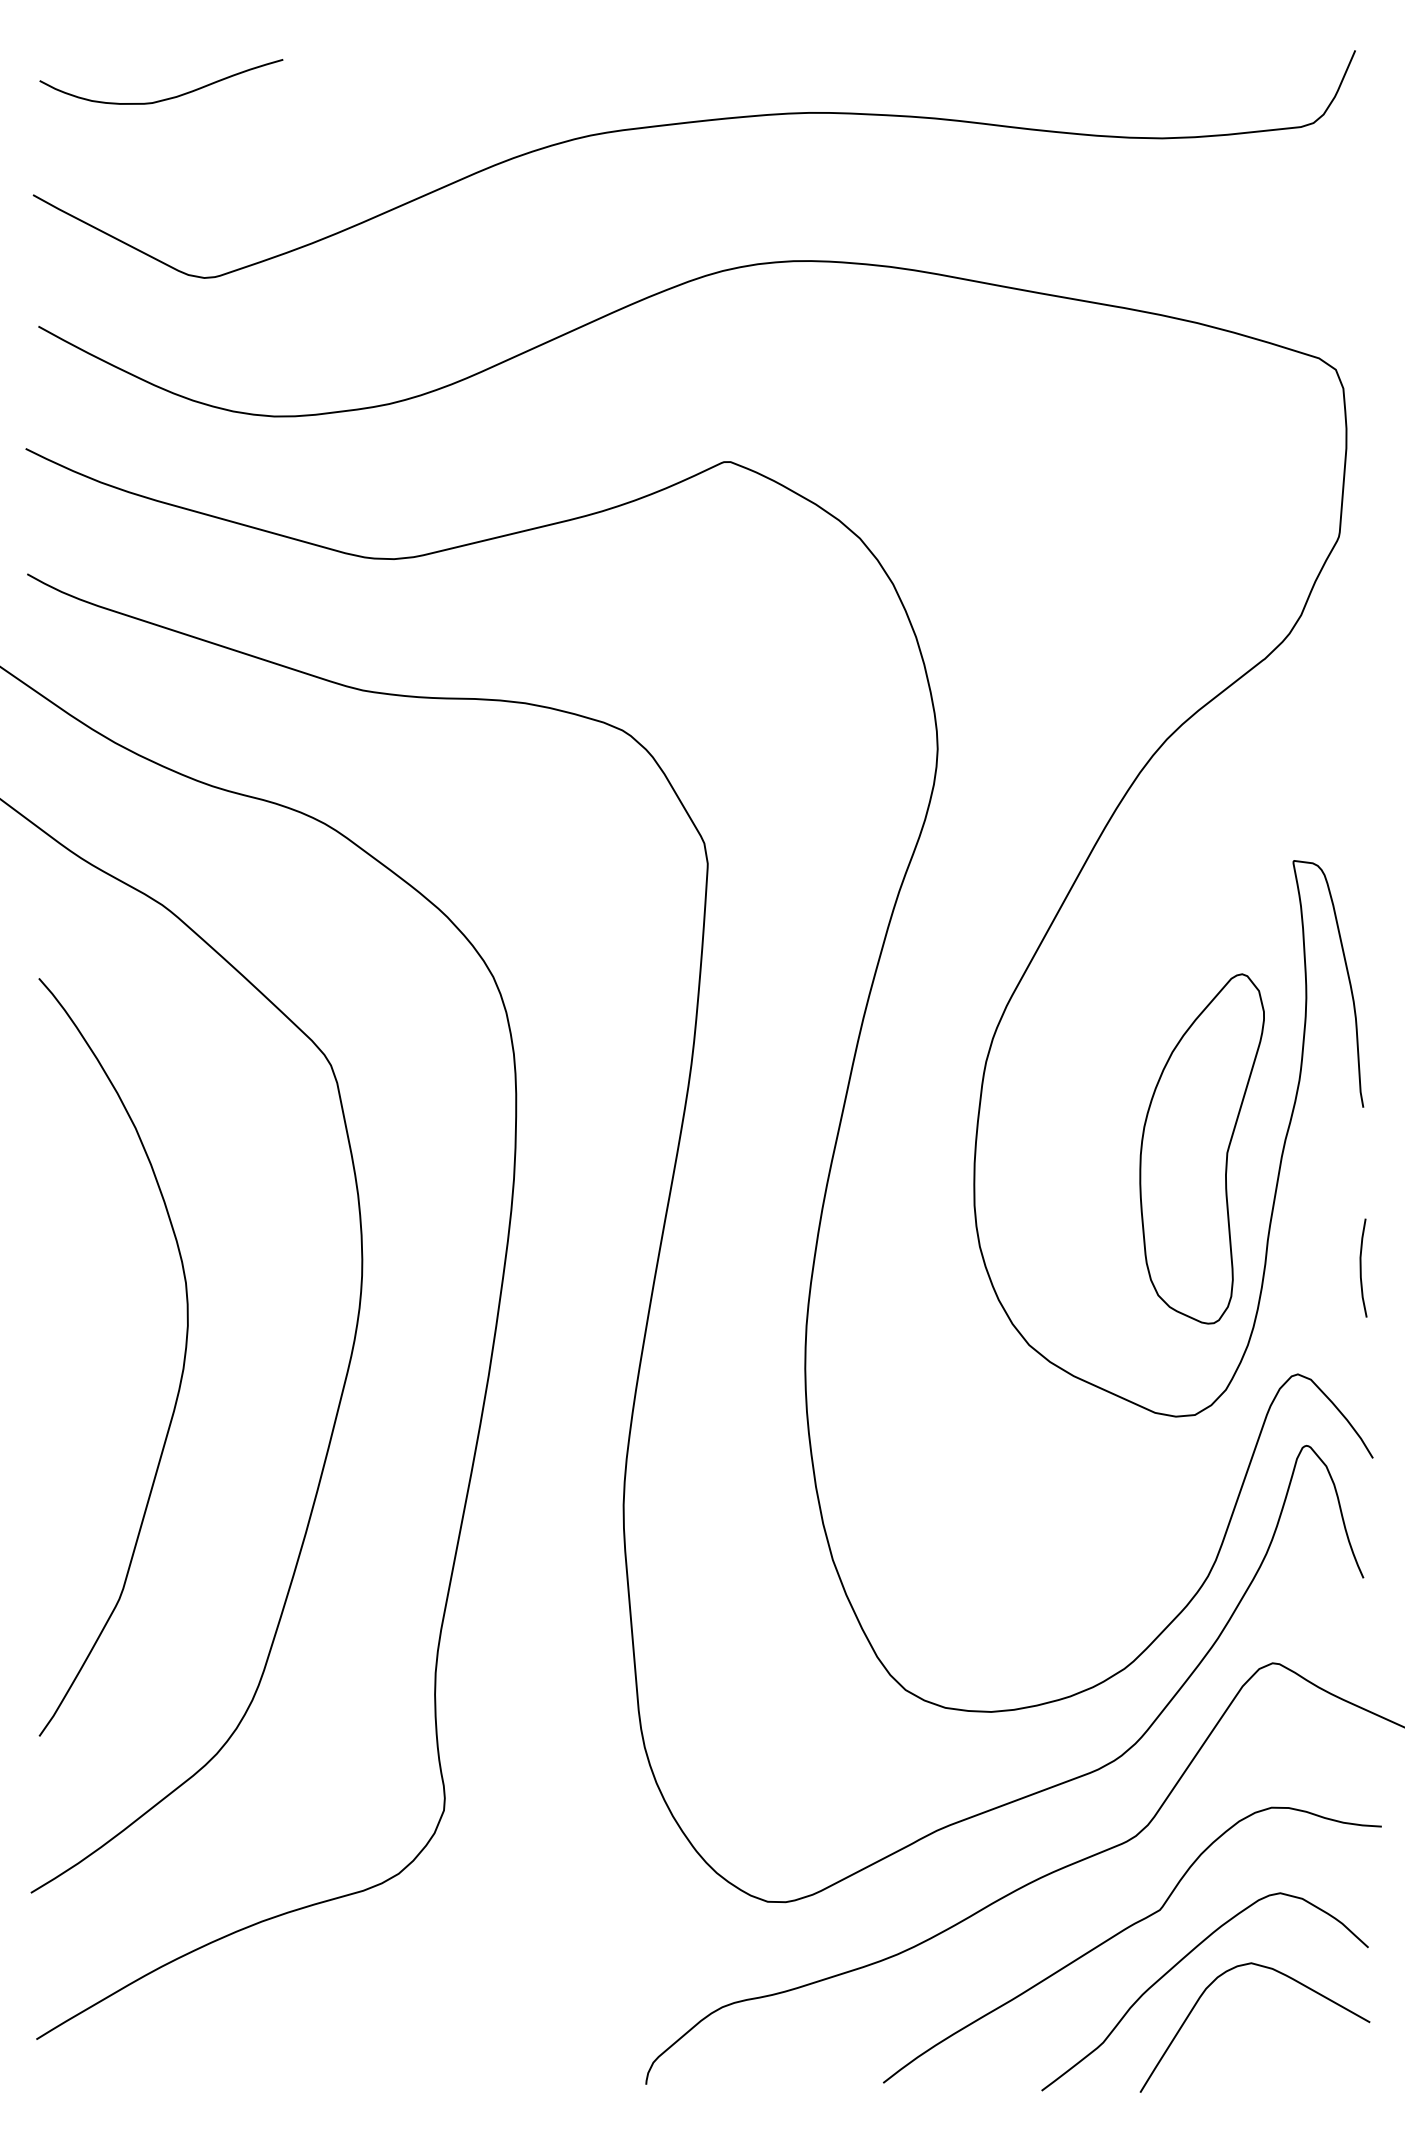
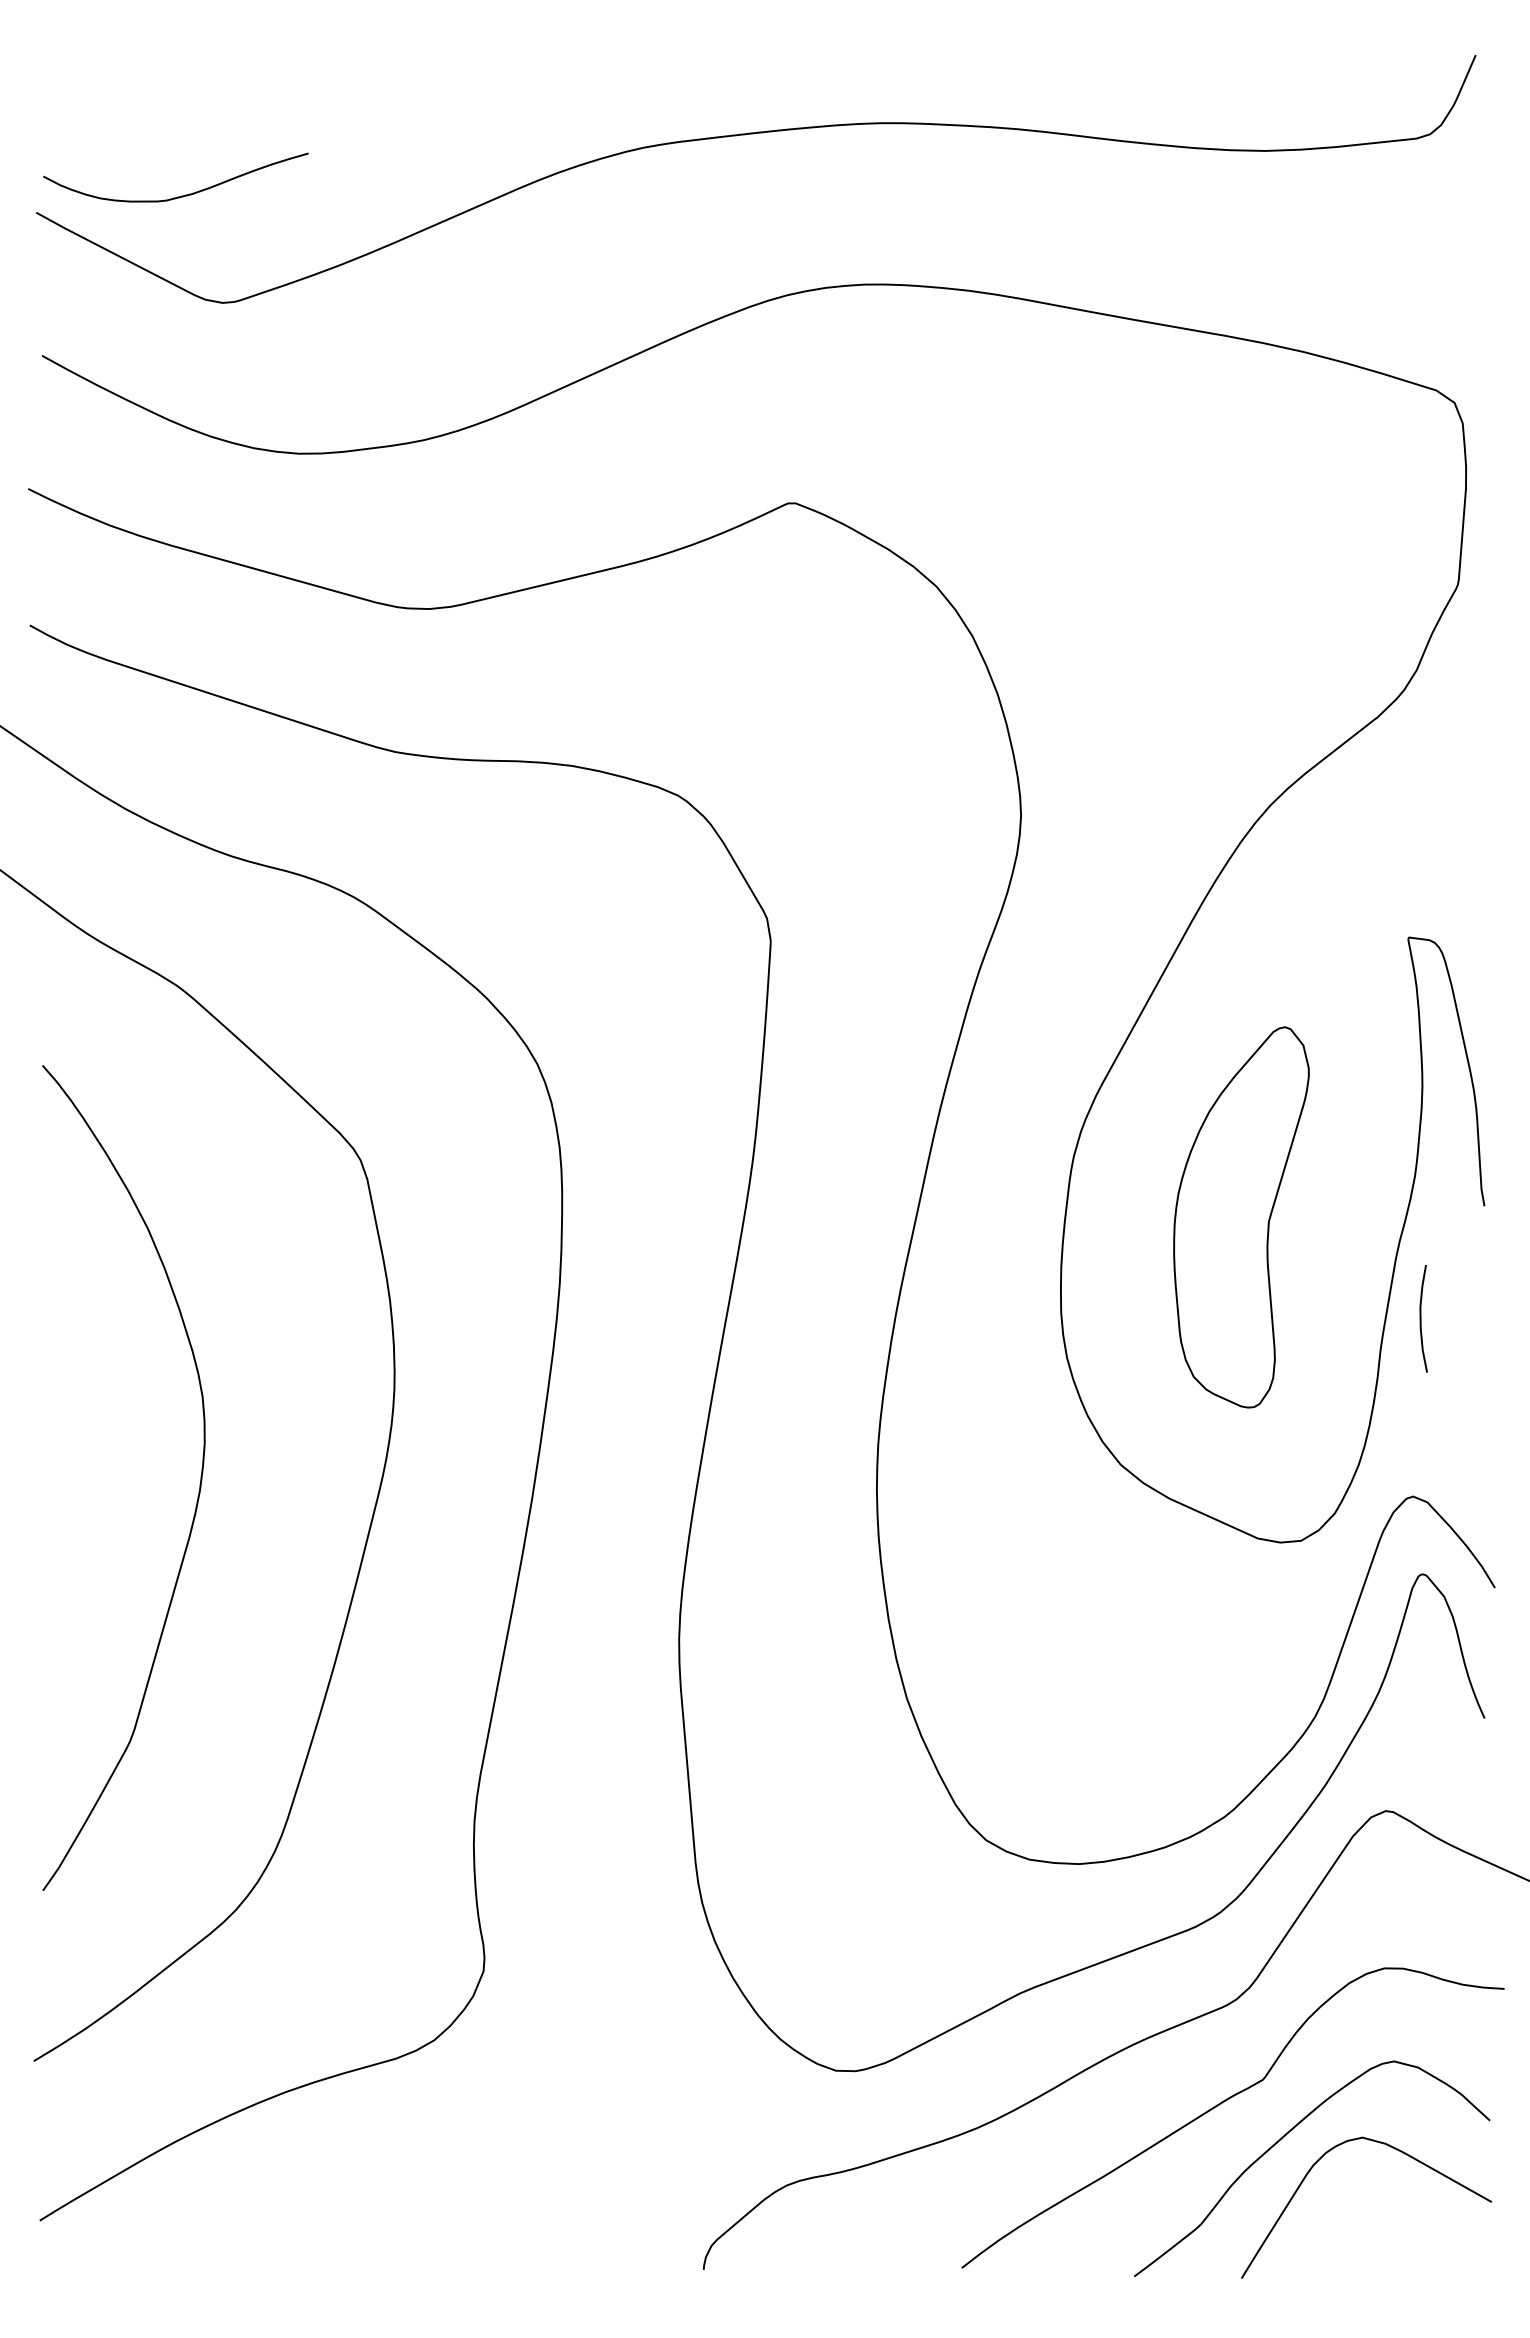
curve: (165, 98) -> (180, 195), moved
part: (1201, 1148) -> (1240, 1216), moved
curve: (1361, 1267) -> (1421, 1318), moved

